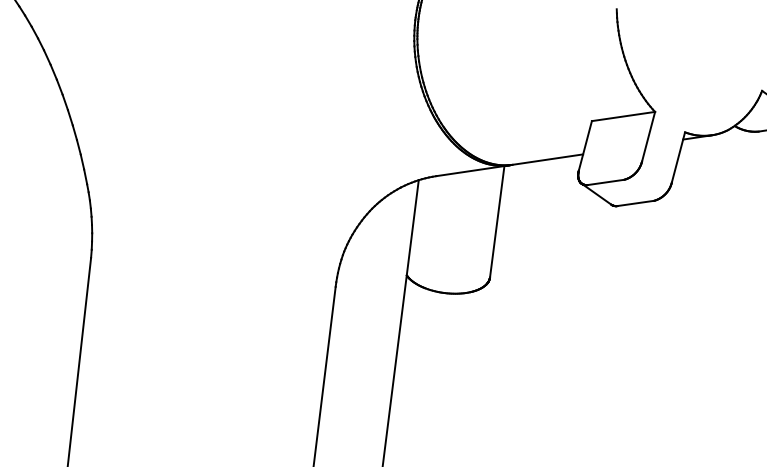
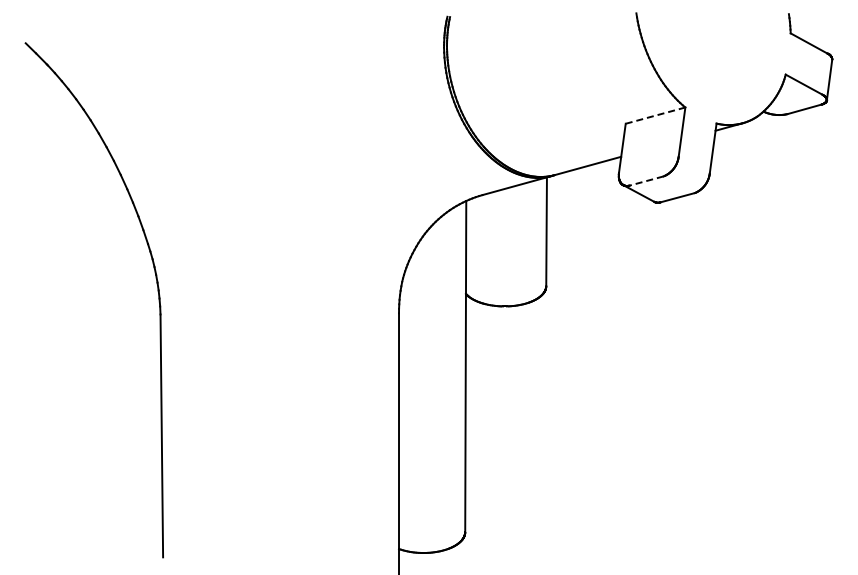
line: (623, 116) -> (655, 115), solid -> dashed
line: (605, 182) -> (646, 181), solid -> dashed

